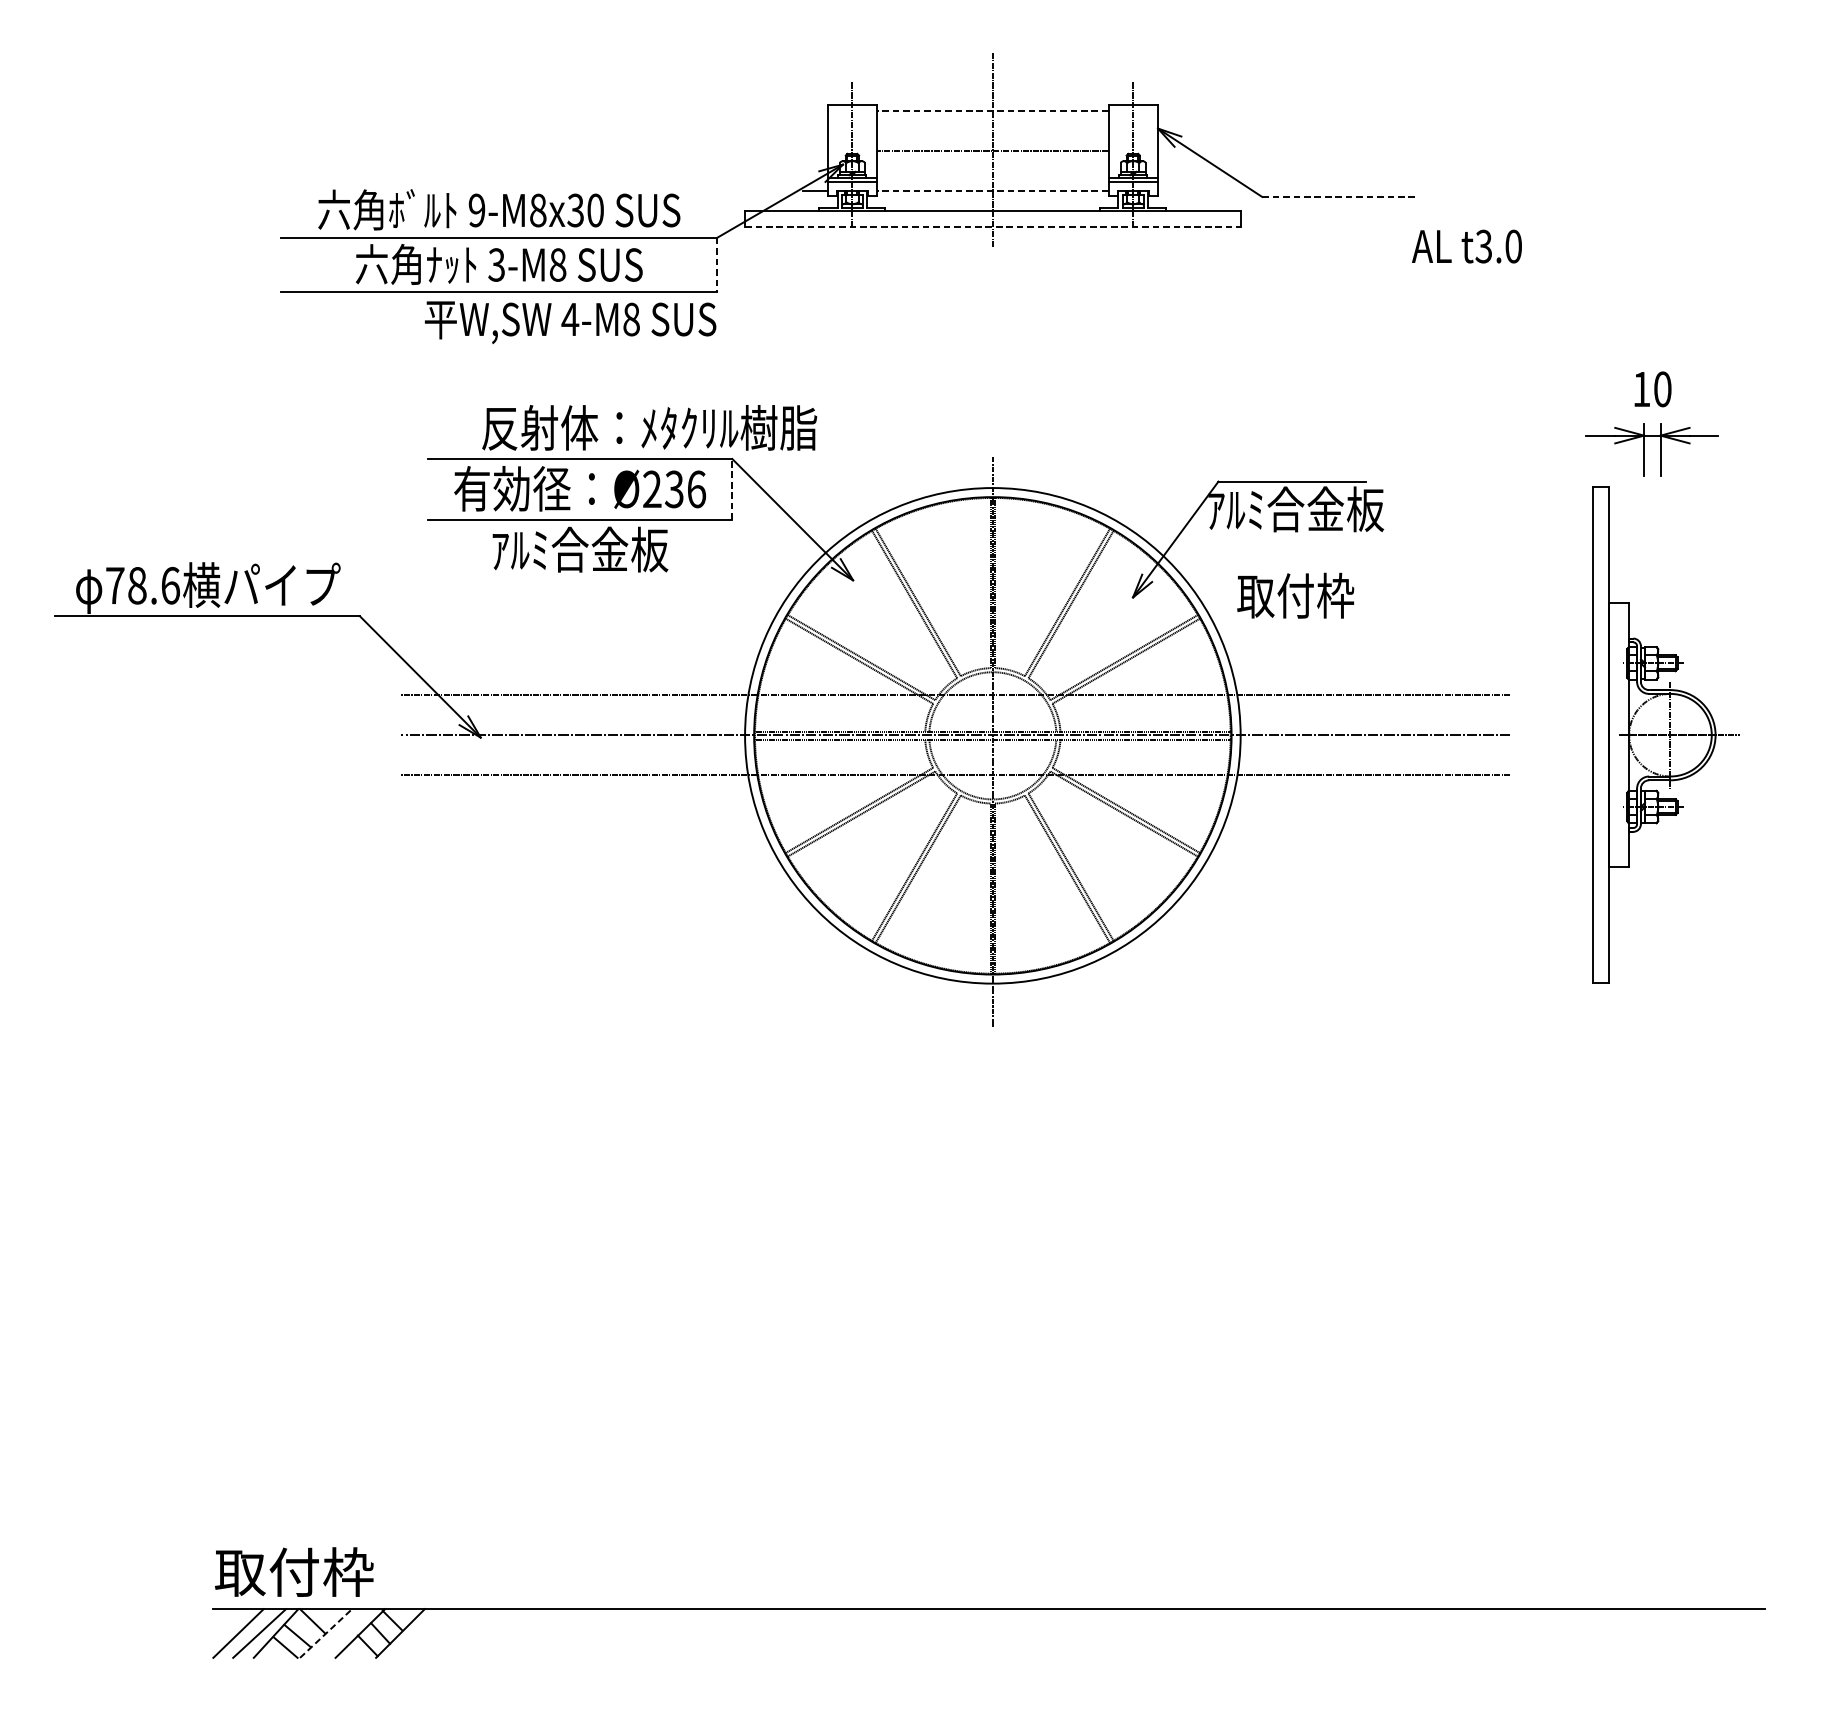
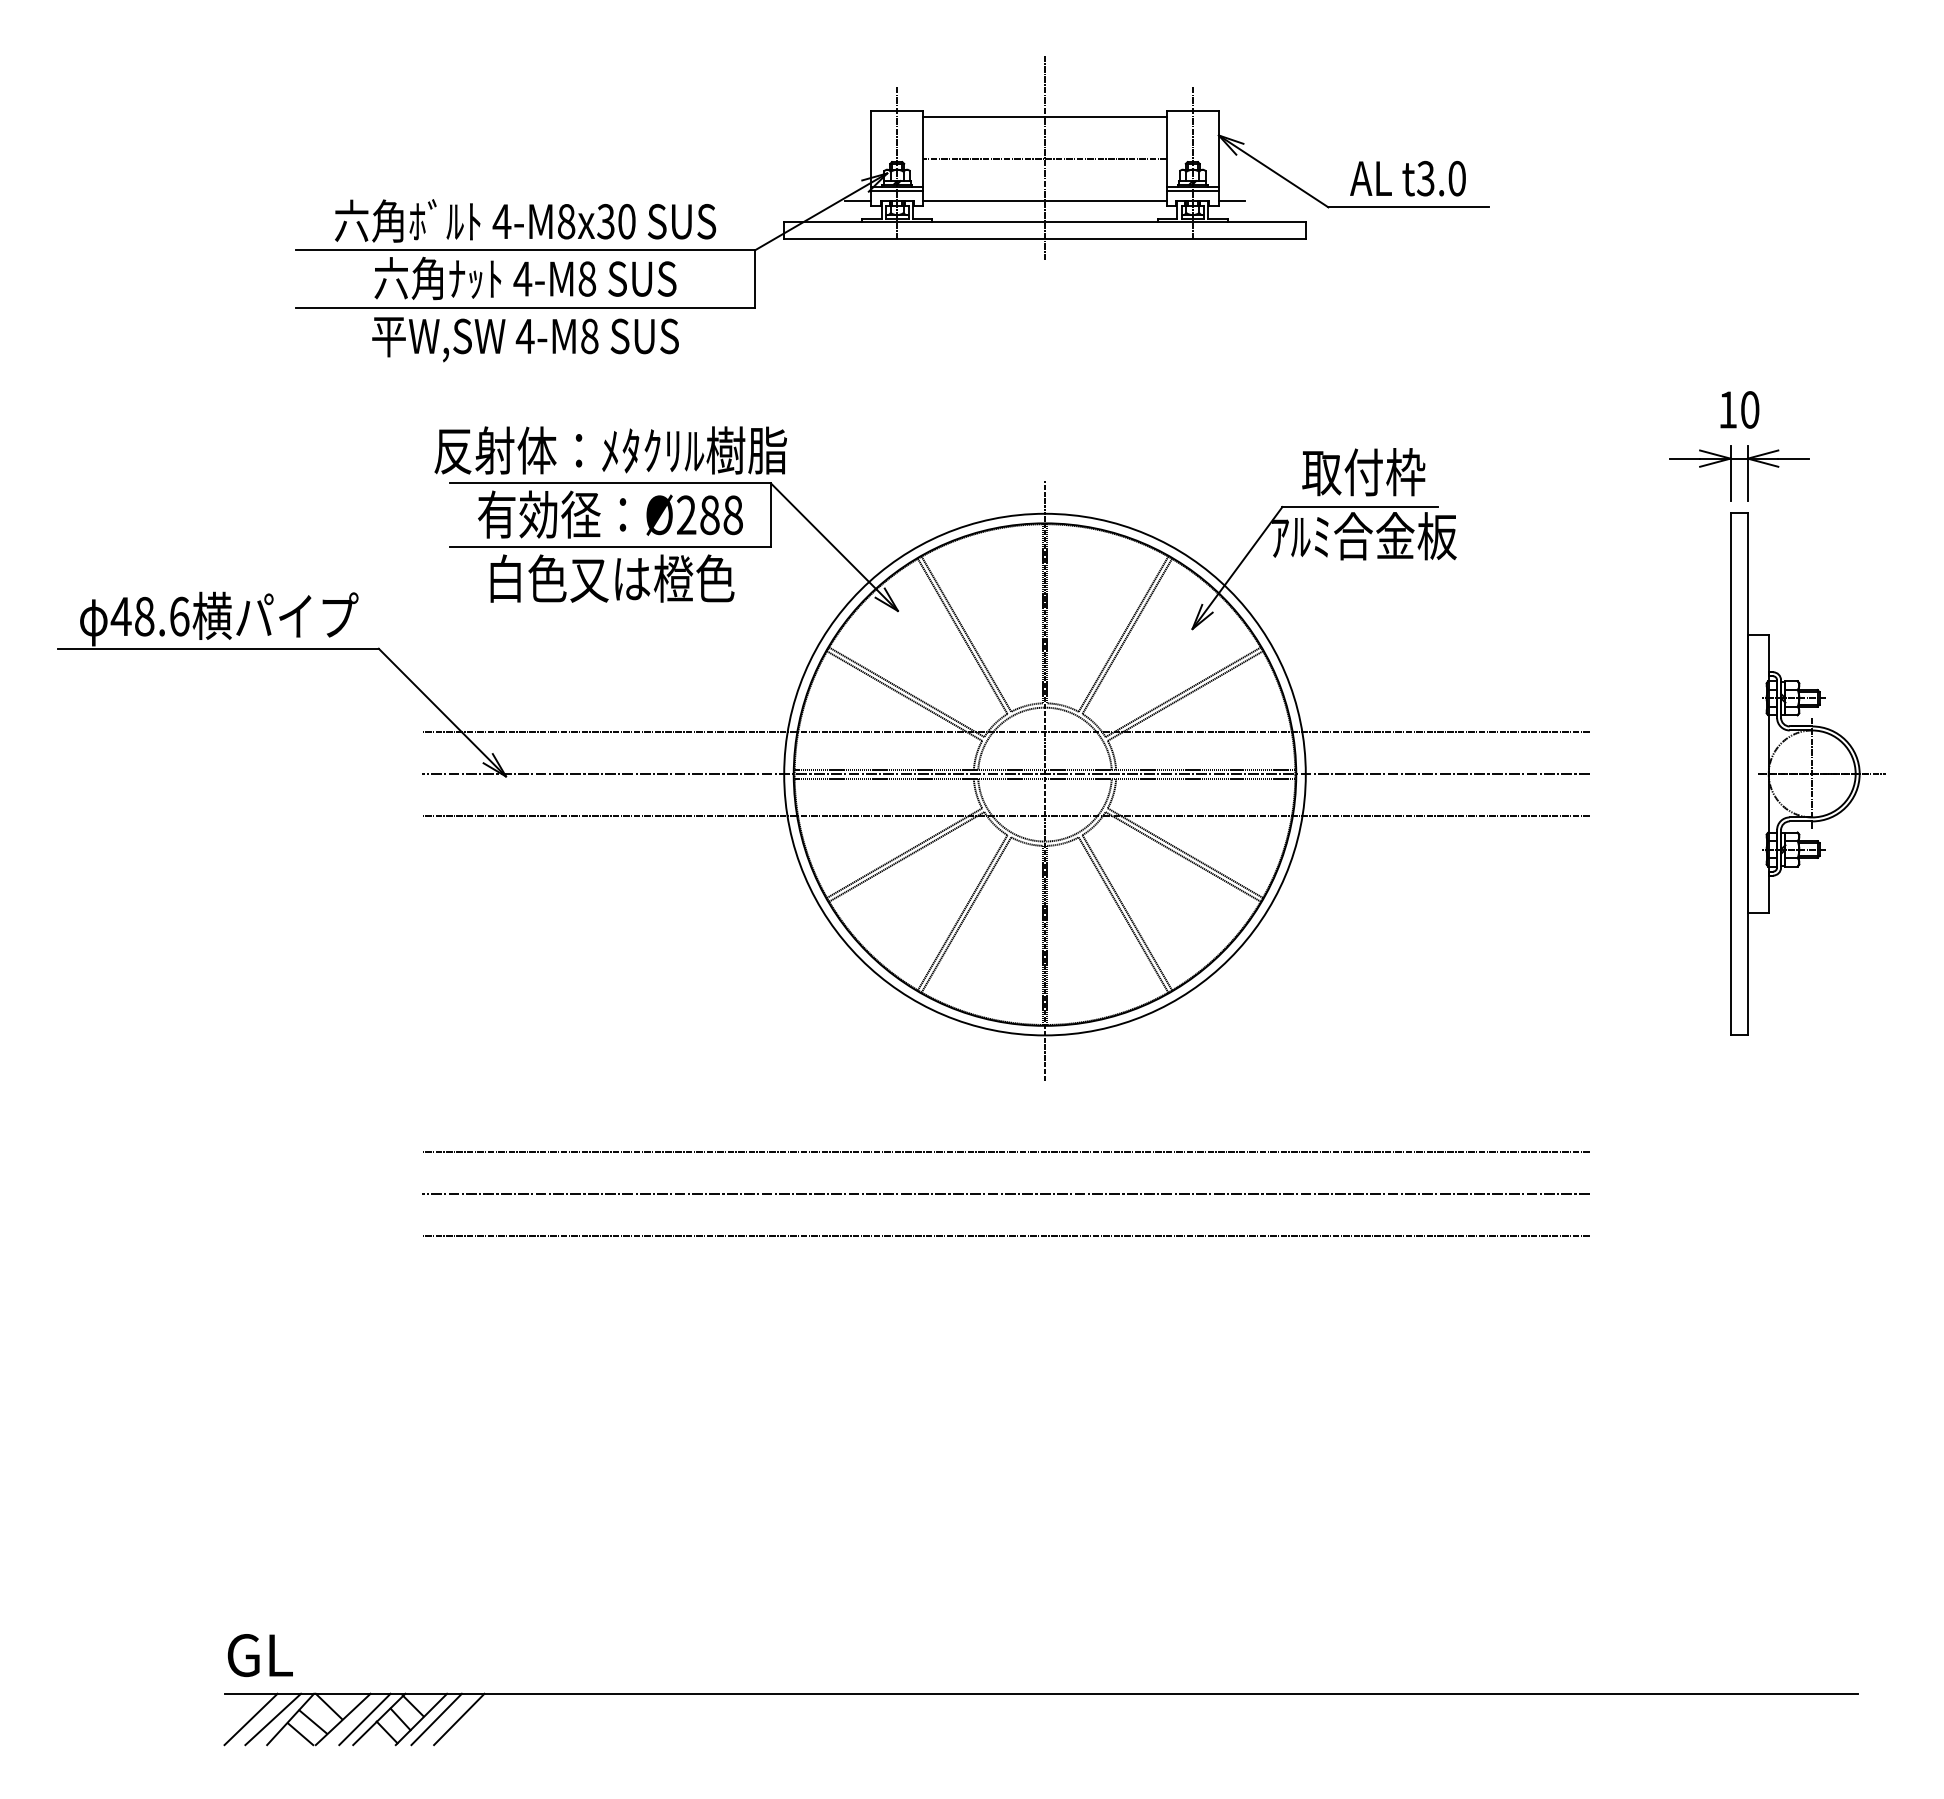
line: (993, 110) -> (1045, 116), dashed -> solid
line: (993, 191) -> (1045, 201), dashed -> solid
line: (1170, 191) -> (1231, 201), added
line: (1339, 197) -> (1409, 207), dashed -> solid
text: (476, 210) -> (501, 221), 9-M8x30 -> 4-M8x30
line: (993, 227) -> (1045, 239), dashed -> solid
text: (1466, 246) -> (1407, 178), moved
text: (496, 264) -> (522, 278), 3-M8 -> 4-M8
line: (716, 265) -> (754, 279), dashed -> solid
text: (570, 322) -> (525, 339), moved
text: (649, 427) -> (610, 450), moved
line: (732, 488) -> (770, 514), dashed -> solid
text: (685, 489) -> (721, 515), Ø236 -> Ø288
text: (581, 549) -> (612, 578), ｱﾙﾐ合金板 -> 白色又は橙色
text: (114, 585) -> (120, 616), 78.6 -> 48.6
text: (1295, 596) -> (1363, 472), moved
part: (1666, 734) -> (1807, 773), moved
line: (955, 1093) -> (1005, 1151), added
line: (955, 1133) -> (1005, 1193), added
line: (955, 1174) -> (1005, 1236), added
text: (294, 1571) -> (309, 1654), 取付枠 -> GL
line: (326, 1633) -> (343, 1719), dashed -> solid
line: (346, 1633) -> (364, 1719), added
line: (414, 1633) -> (436, 1719), added
line: (436, 1633) -> (459, 1719), added

